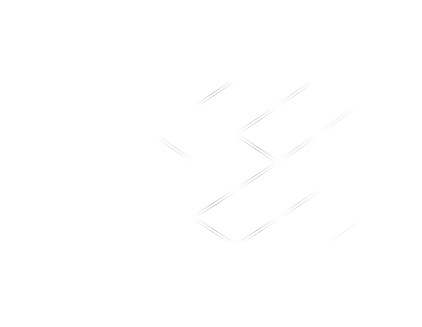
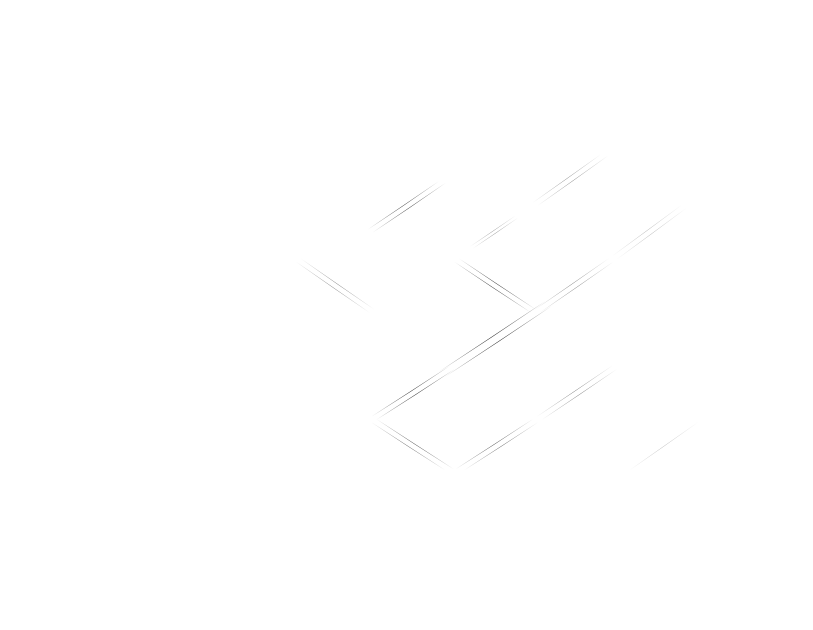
part: (215, 93) -> (407, 207), moved
part: (256, 120) -> (494, 232), size x0.6
part: (256, 176) -> (494, 340), size x1.4

